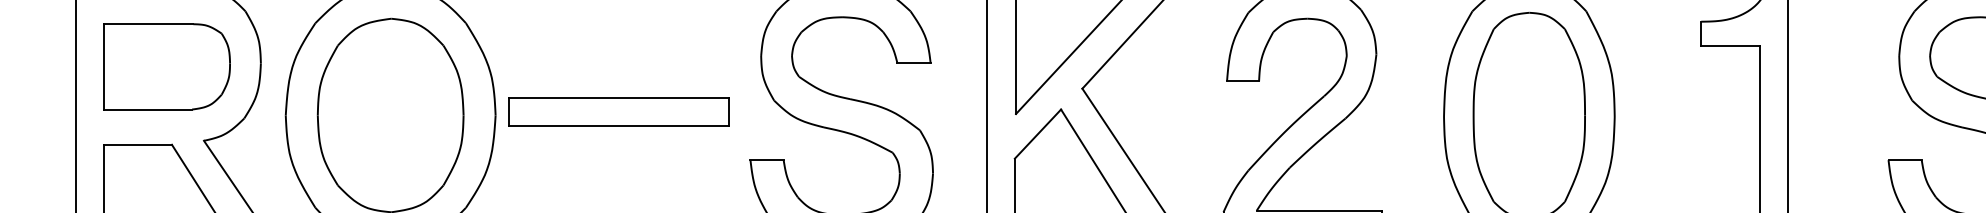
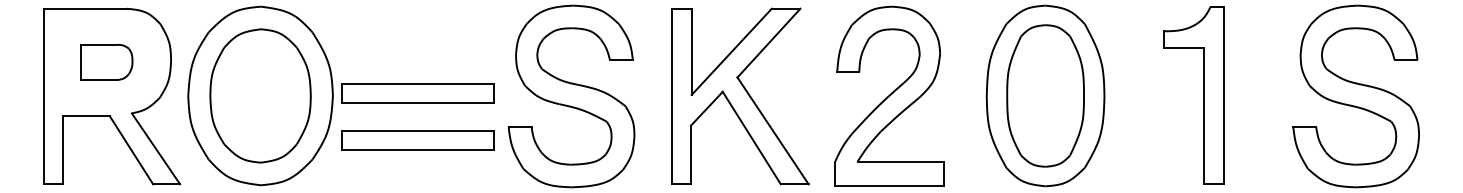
part: (167, 66) -> (106, 62), size x0.6
part: (618, 180) -> (417, 140), added

